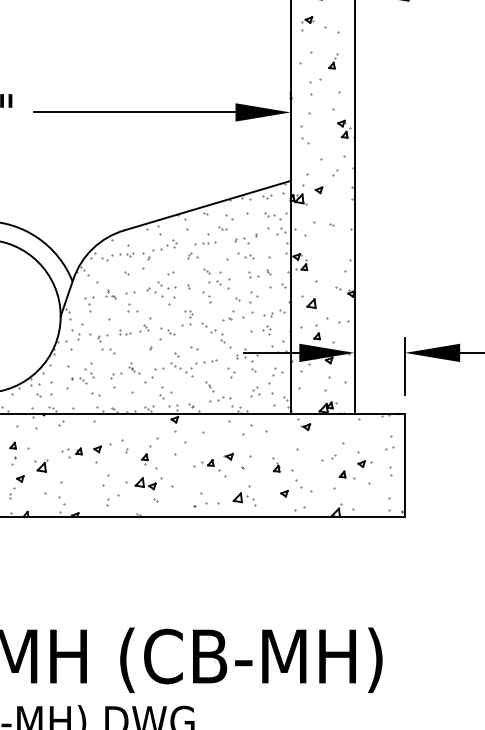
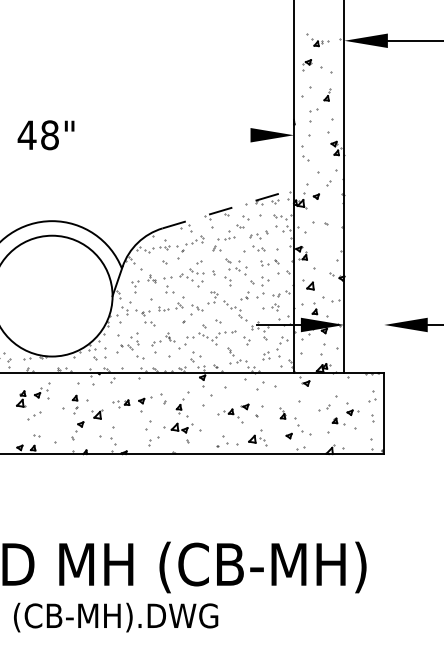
line: (134, 112) -> (170, 135), removed
line: (207, 205) -> (228, 208), solid -> dashed
line: (405, 366) -> (384, 335), removed

